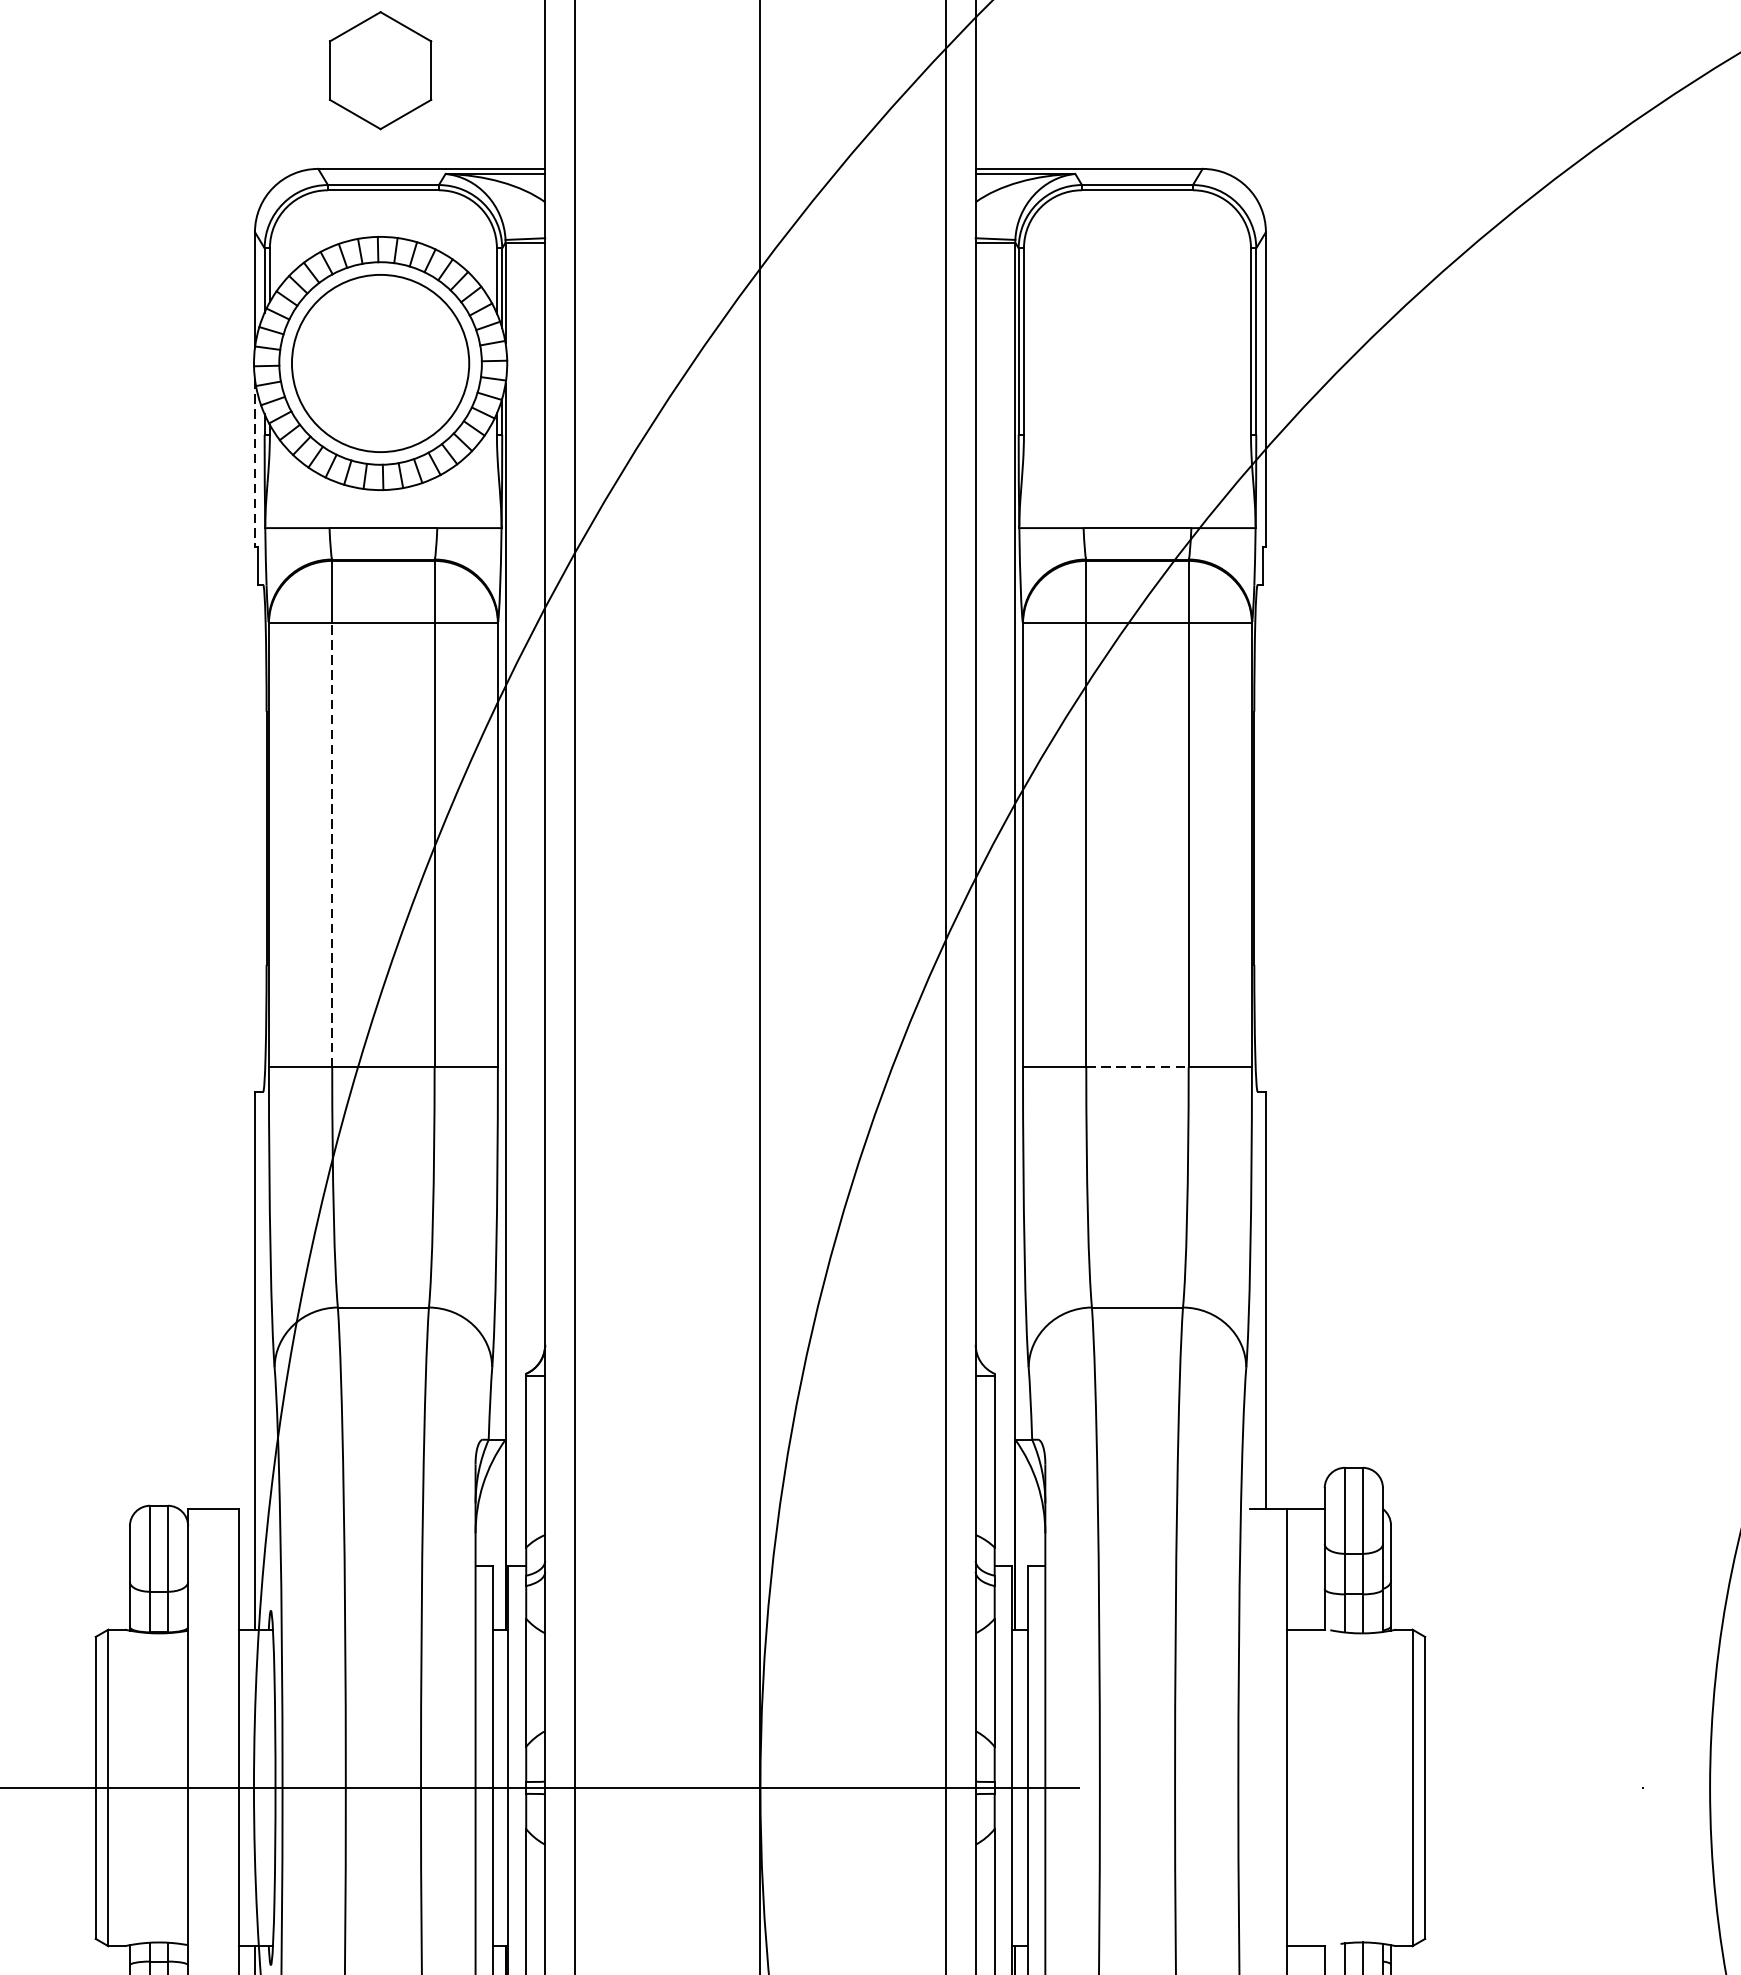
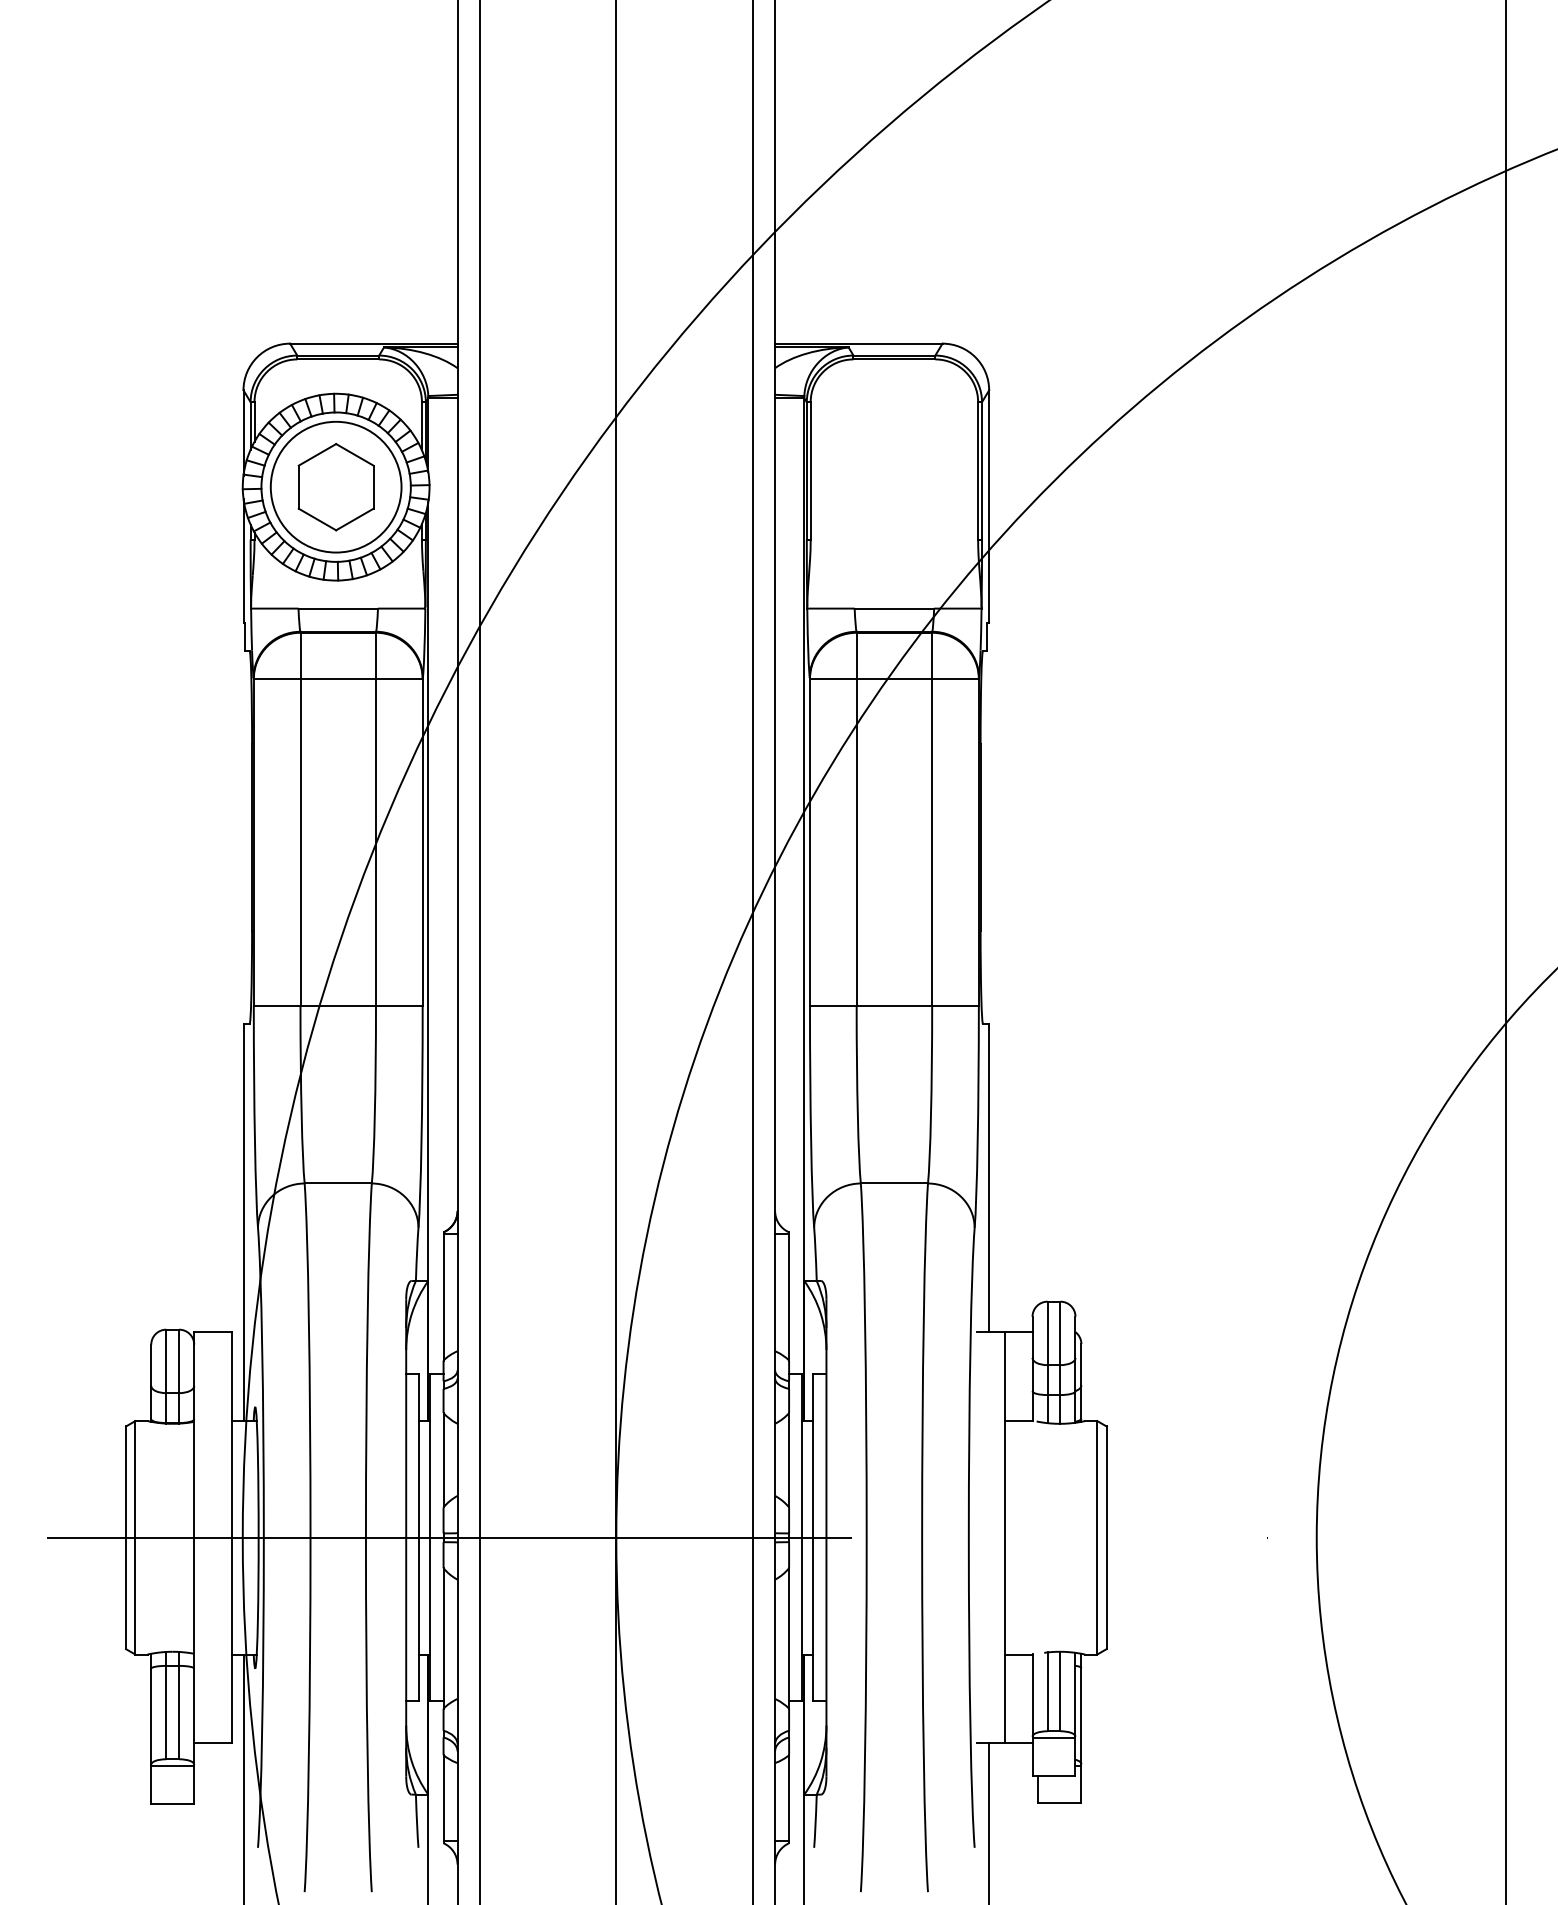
part: (379, 71) -> (335, 487), moved
line: (254, 462) -> (243, 560), dashed -> solid
line: (332, 845) -> (300, 842), dashed -> solid
line: (1137, 1067) -> (894, 1006), dashed -> solid

